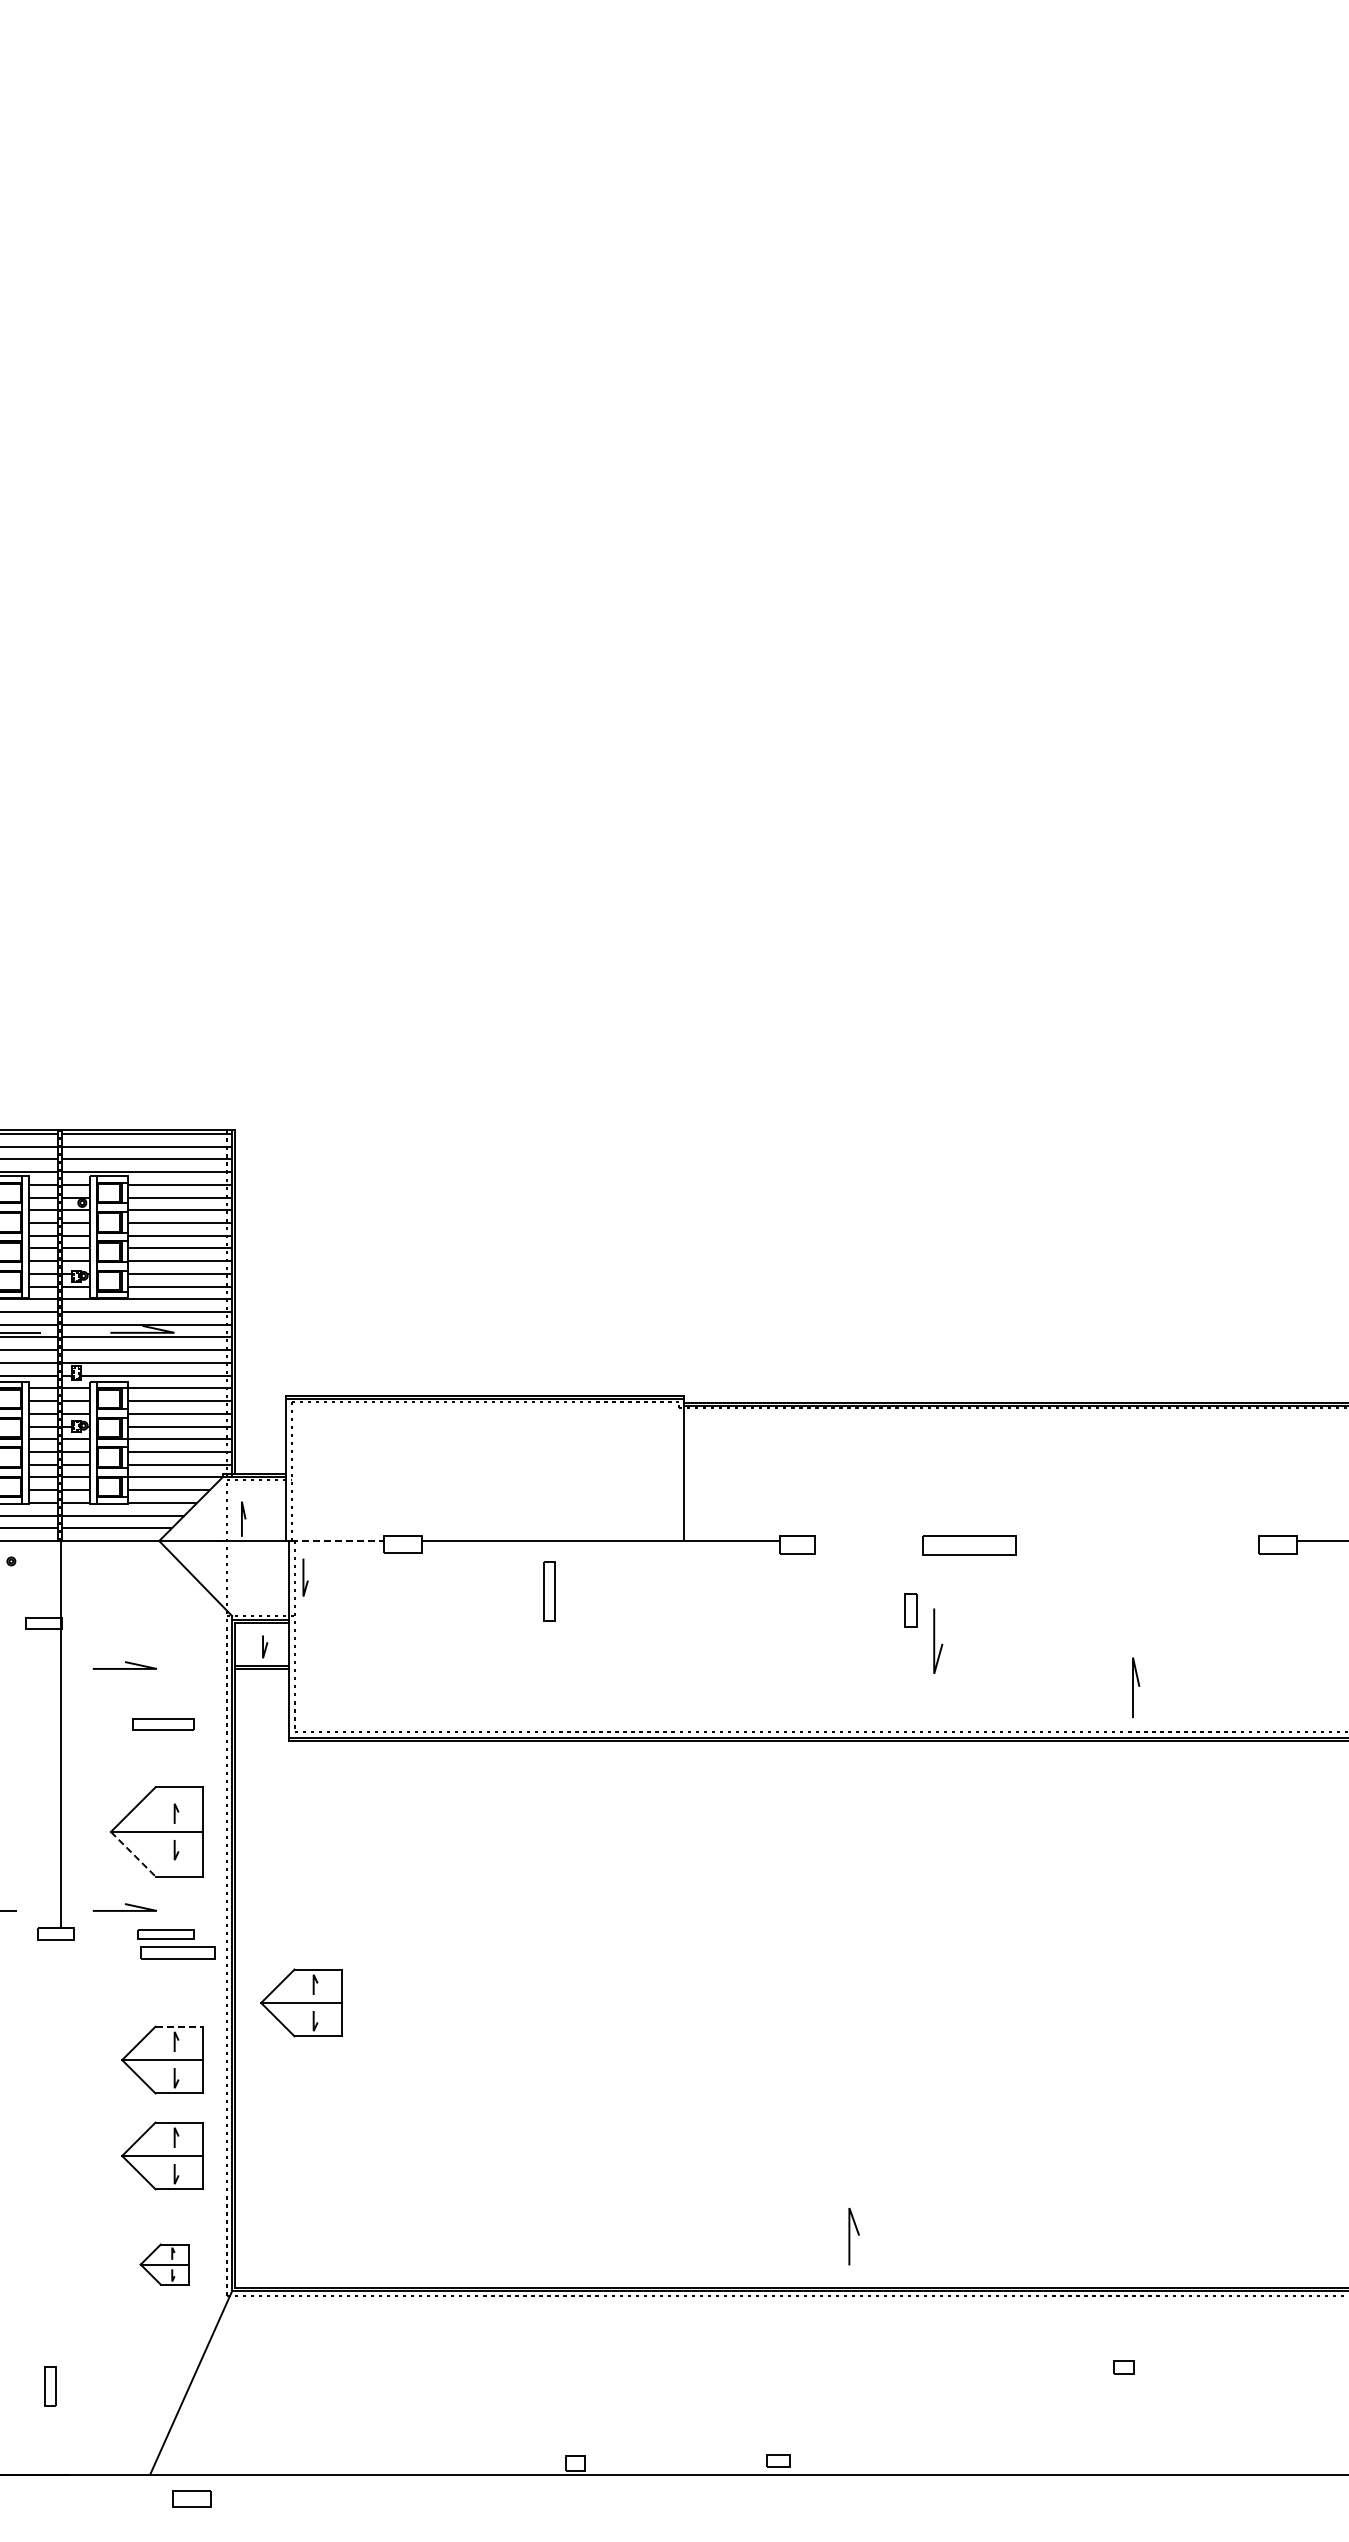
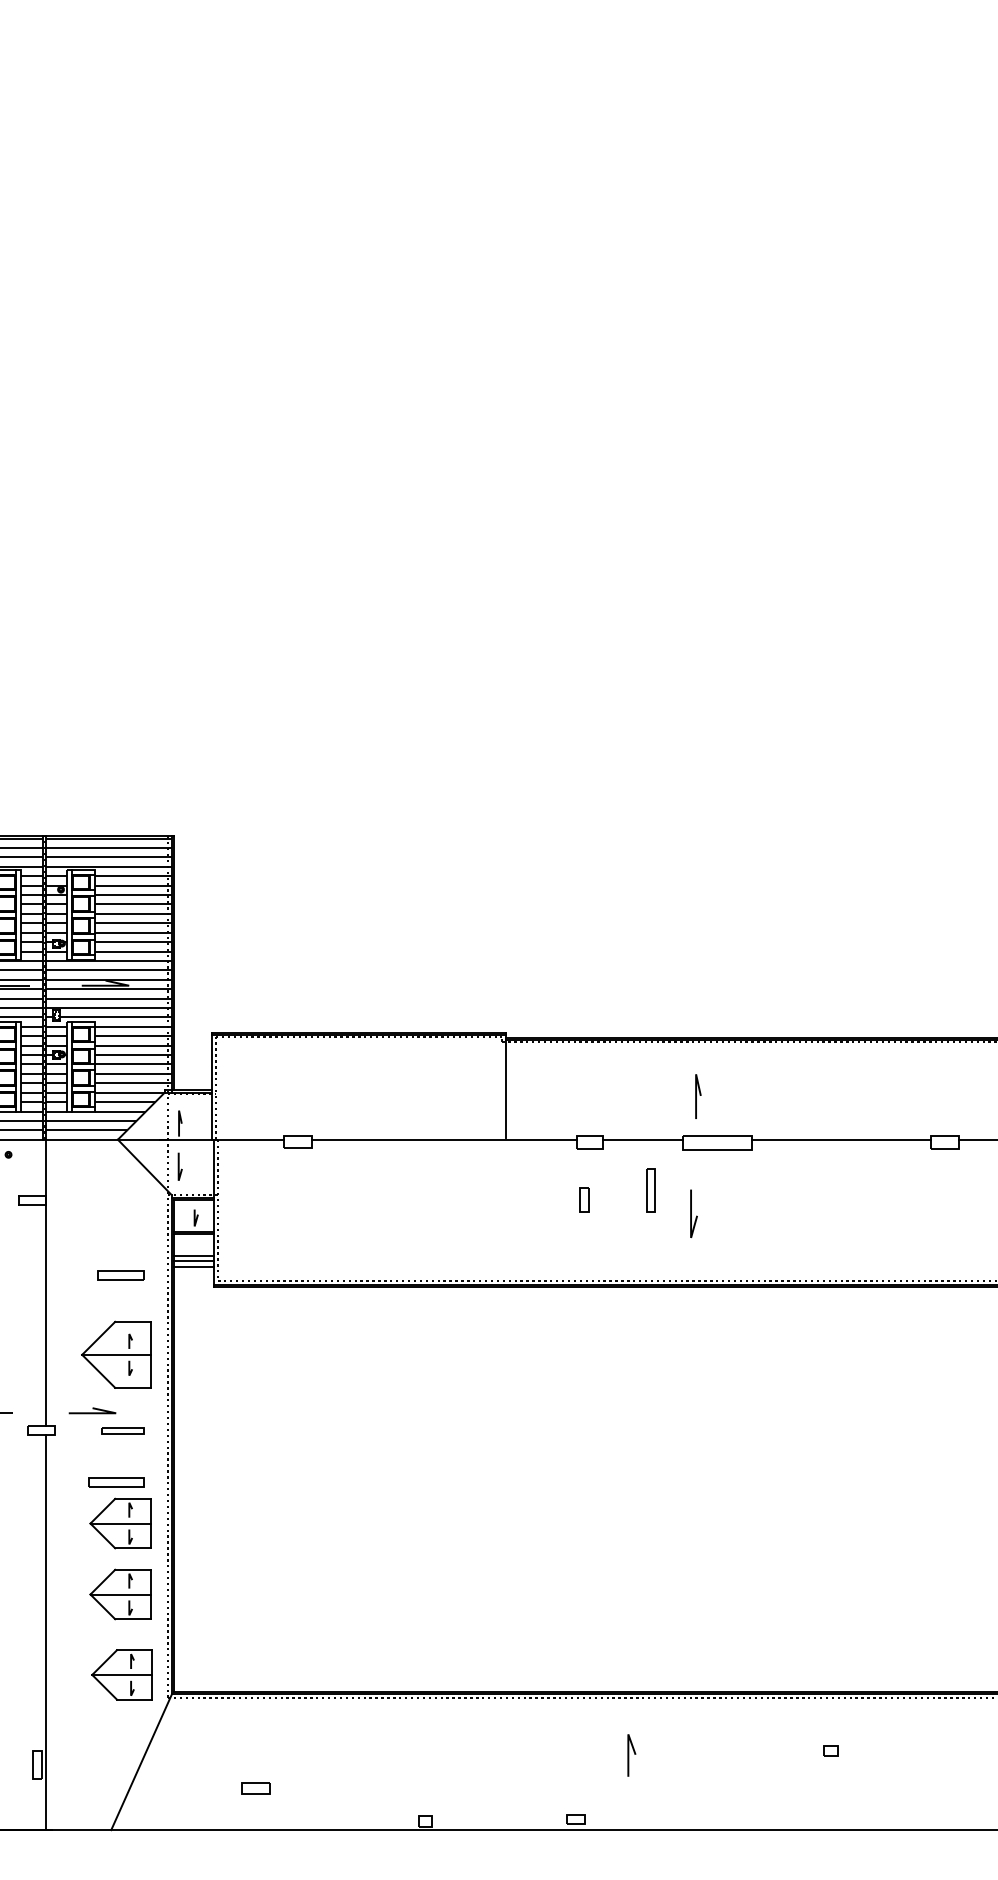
line: (338, 1541) -> (250, 1140), dashed -> solid
line: (868, 1541) -> (642, 1140), added
line: (1136, 1541) -> (840, 1140), added
line: (304, 1577) -> (179, 1166), moved
part: (549, 1591) -> (651, 1190), moved
part: (910, 1610) -> (584, 1199), moved
line: (126, 1663) -> (93, 1230), removed
line: (1138, 1686) -> (700, 1095), moved
line: (262, 1698) -> (194, 1256), added
line: (262, 1705) -> (194, 1261), added
line: (262, 1713) -> (194, 1267), added
line: (133, 1854) -> (98, 1371), dashed -> solid
part: (177, 1952) -> (115, 1482), moved
part: (301, 2002) -> (223, 1481), removed
line: (179, 2026) -> (132, 1498), dashed -> solid
line: (61, 2207) -> (45, 1632), added
line: (850, 2236) -> (629, 1755), moved
part: (164, 2264) -> (121, 1674), size x1.67
part: (191, 2498) -> (255, 1787), moved

